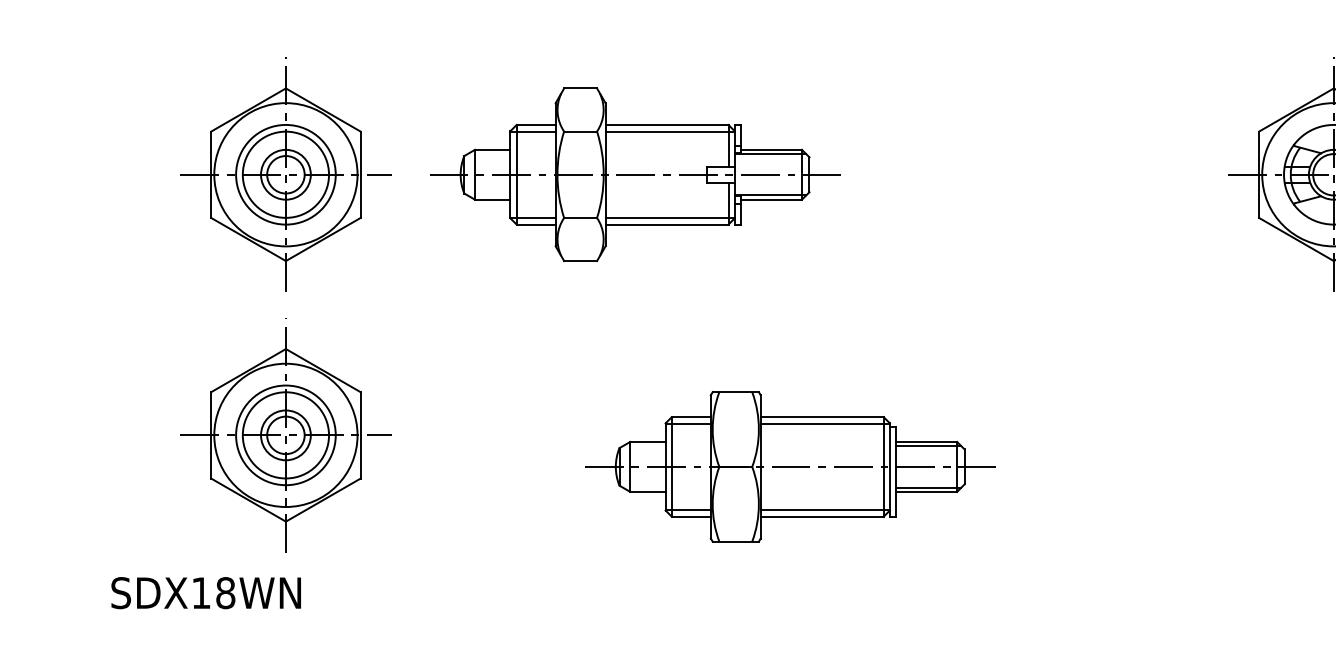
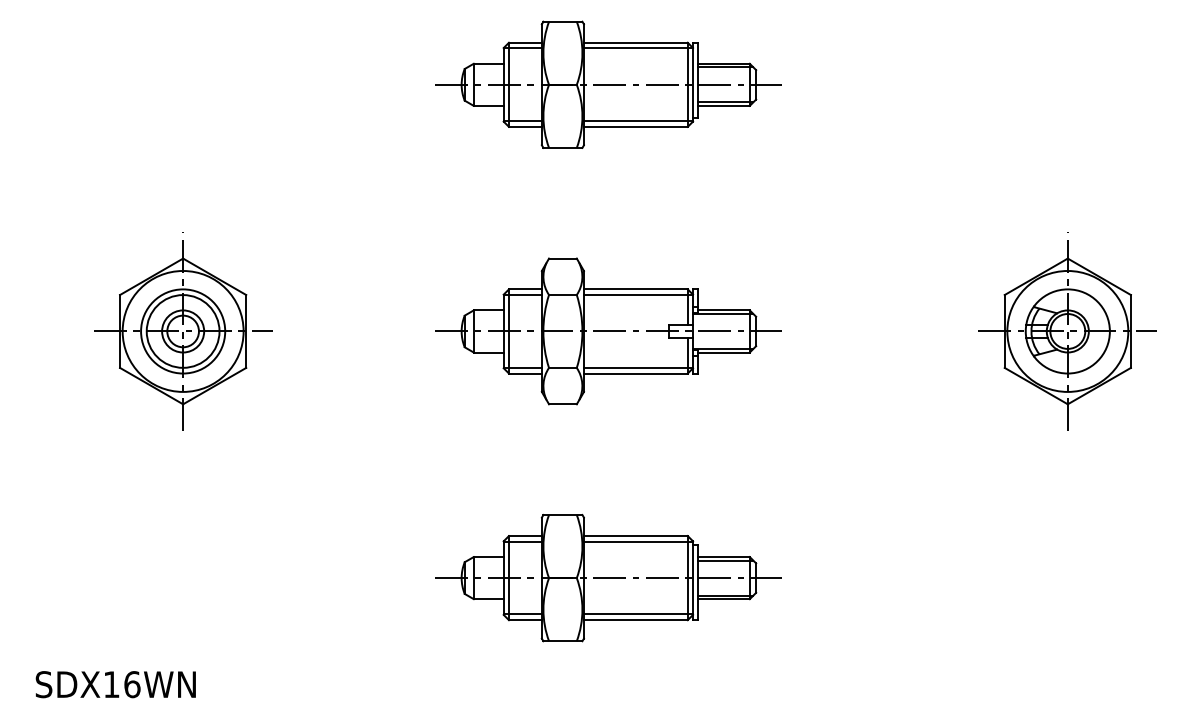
part: (634, 174) -> (608, 331), moved
part: (286, 435) -> (183, 551), removed
text: (225, 592) -> (132, 684), SDX18WN -> SDX16WN

